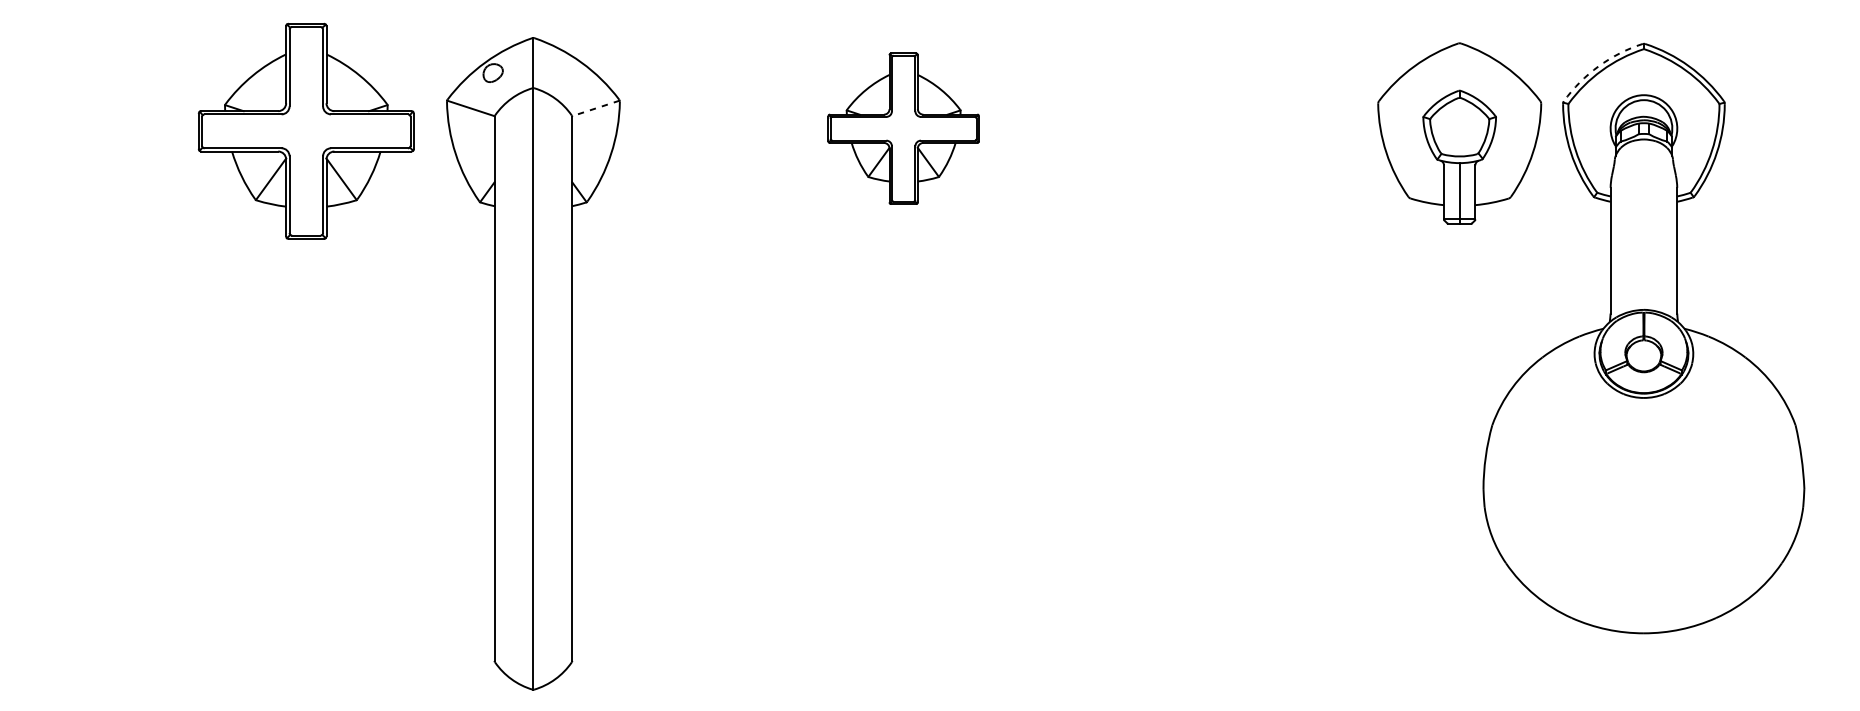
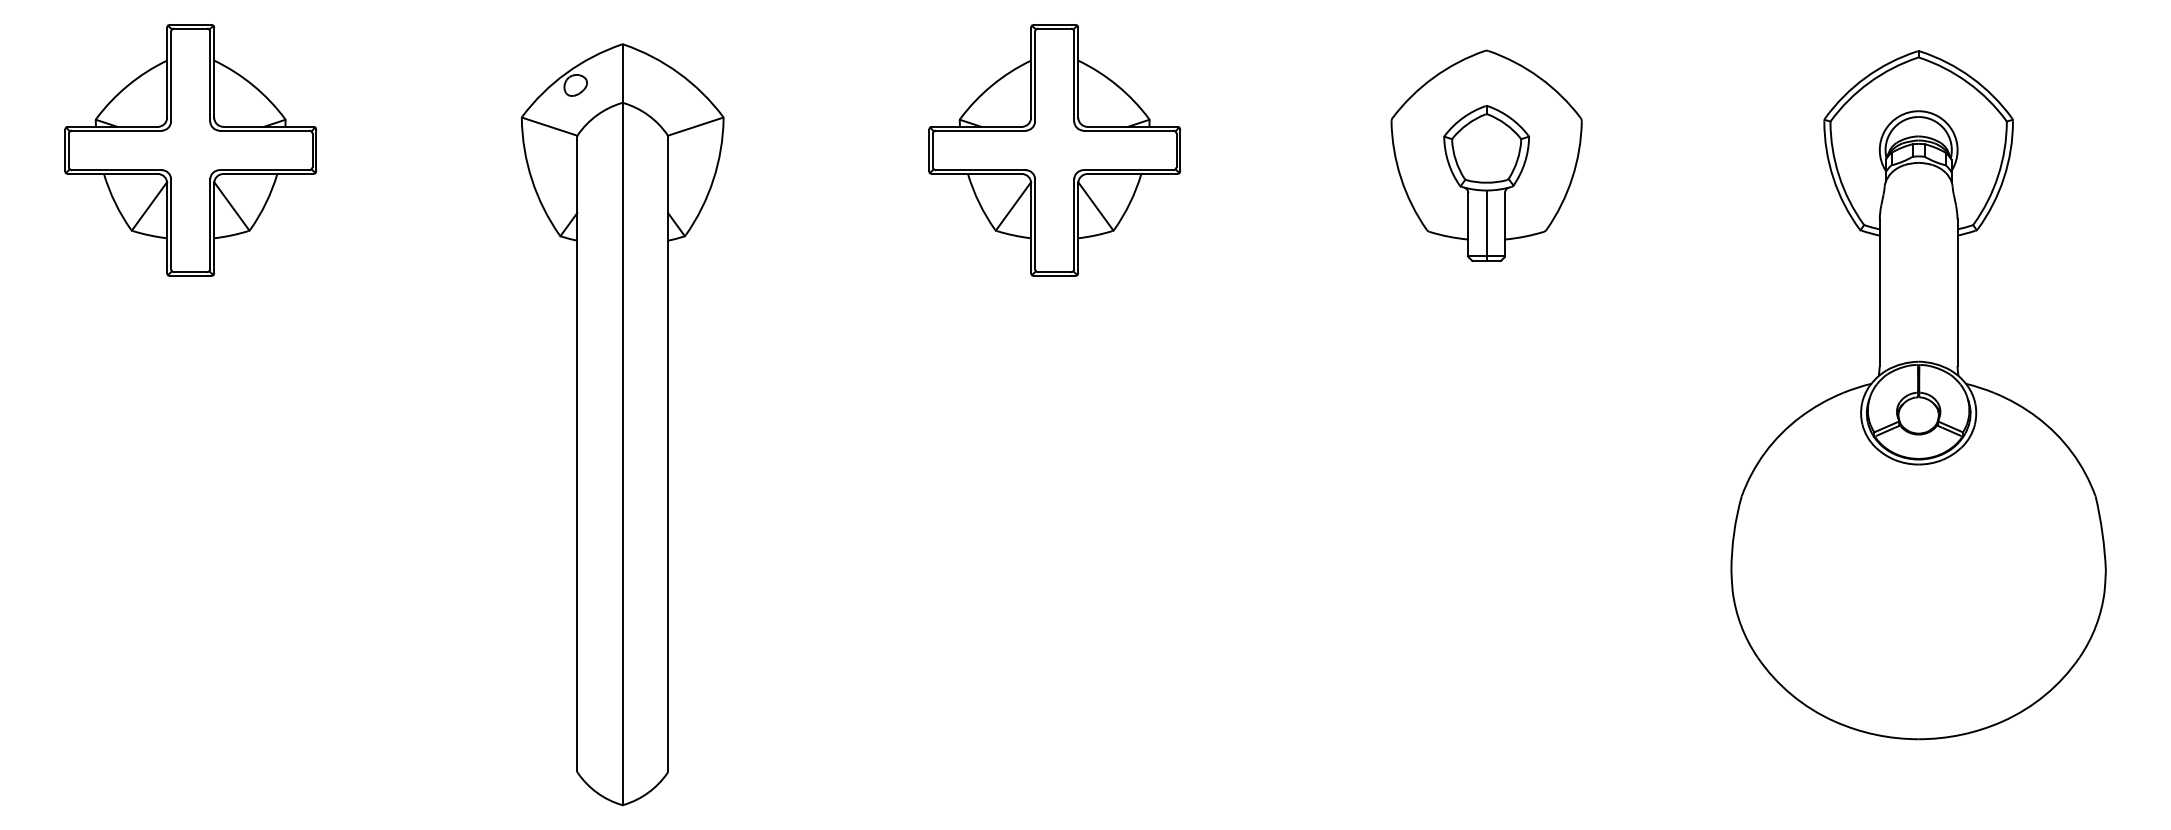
arc: (1598, 66) -> (1865, 77), dashed -> solid
line: (595, 108) -> (695, 126), dashed -> solid
part: (903, 128) -> (1054, 150), size x1.43
part: (306, 131) -> (190, 150), moved
part: (1459, 133) -> (1486, 155), moved

